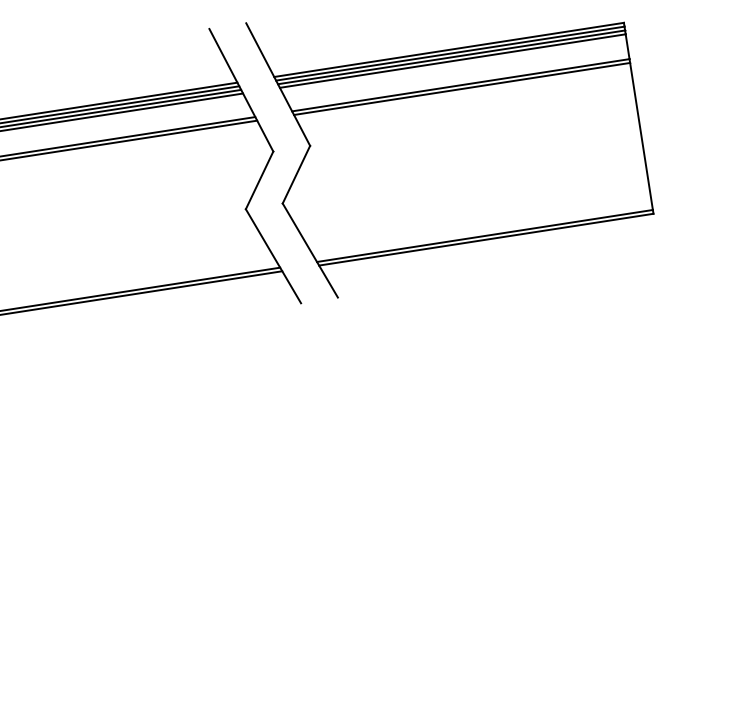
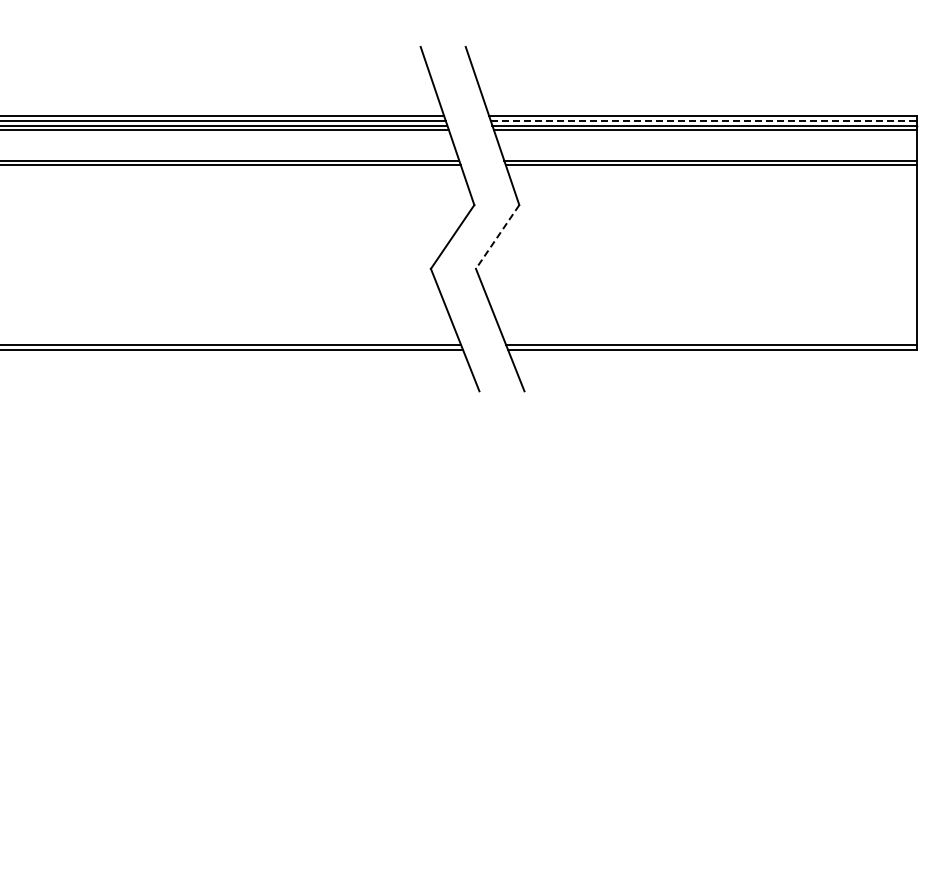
line: (450, 53) -> (703, 120), solid -> dashed
line: (296, 174) -> (497, 236), solid -> dashed

